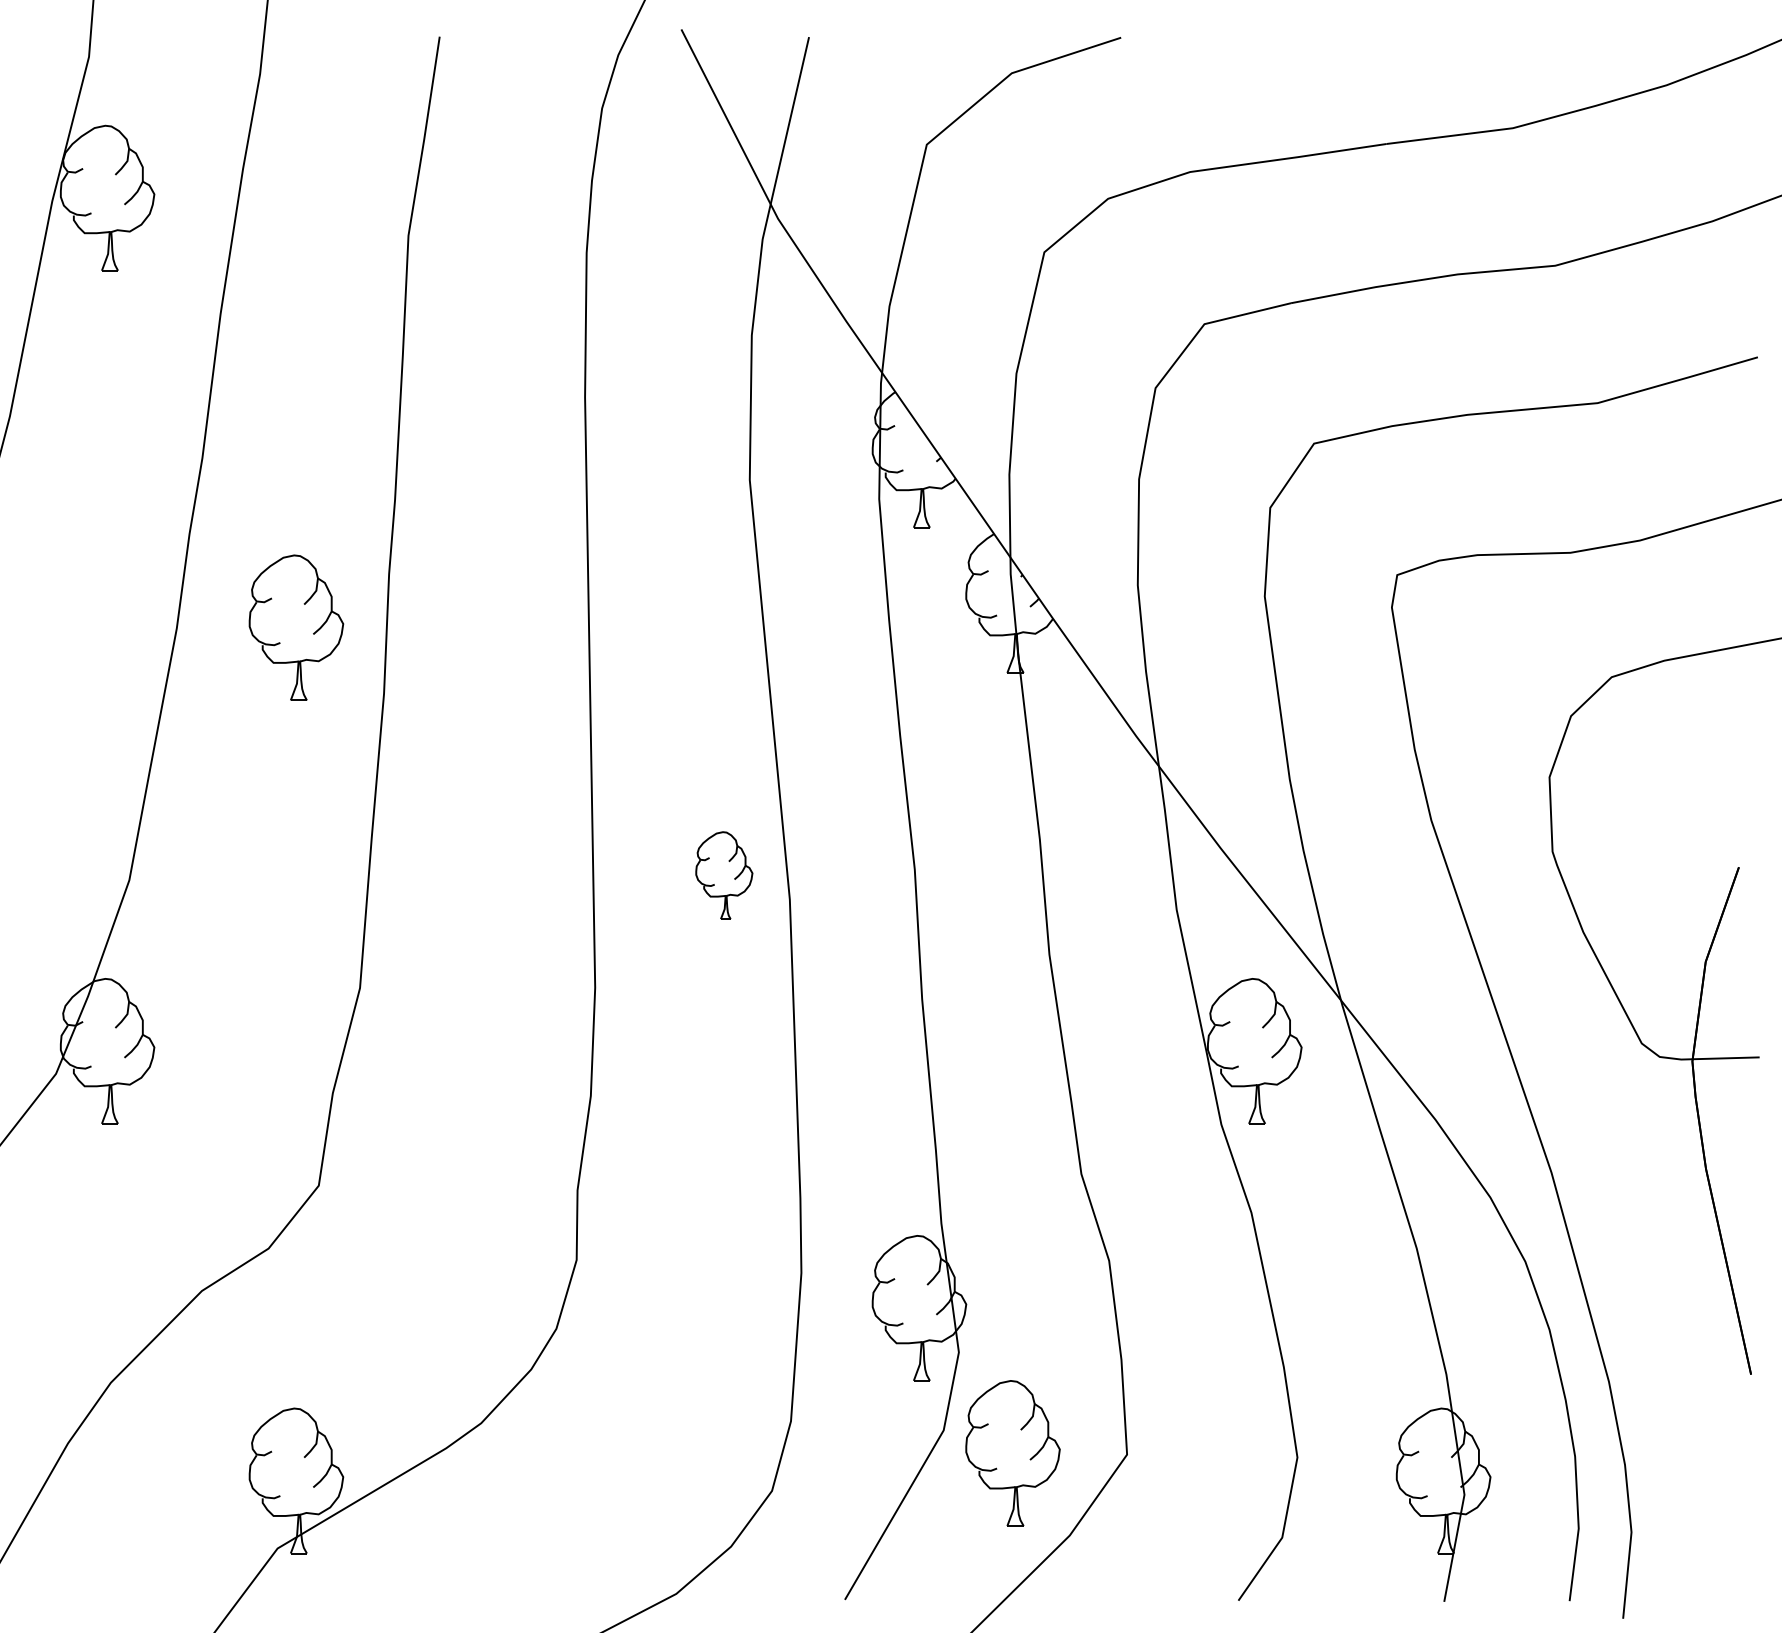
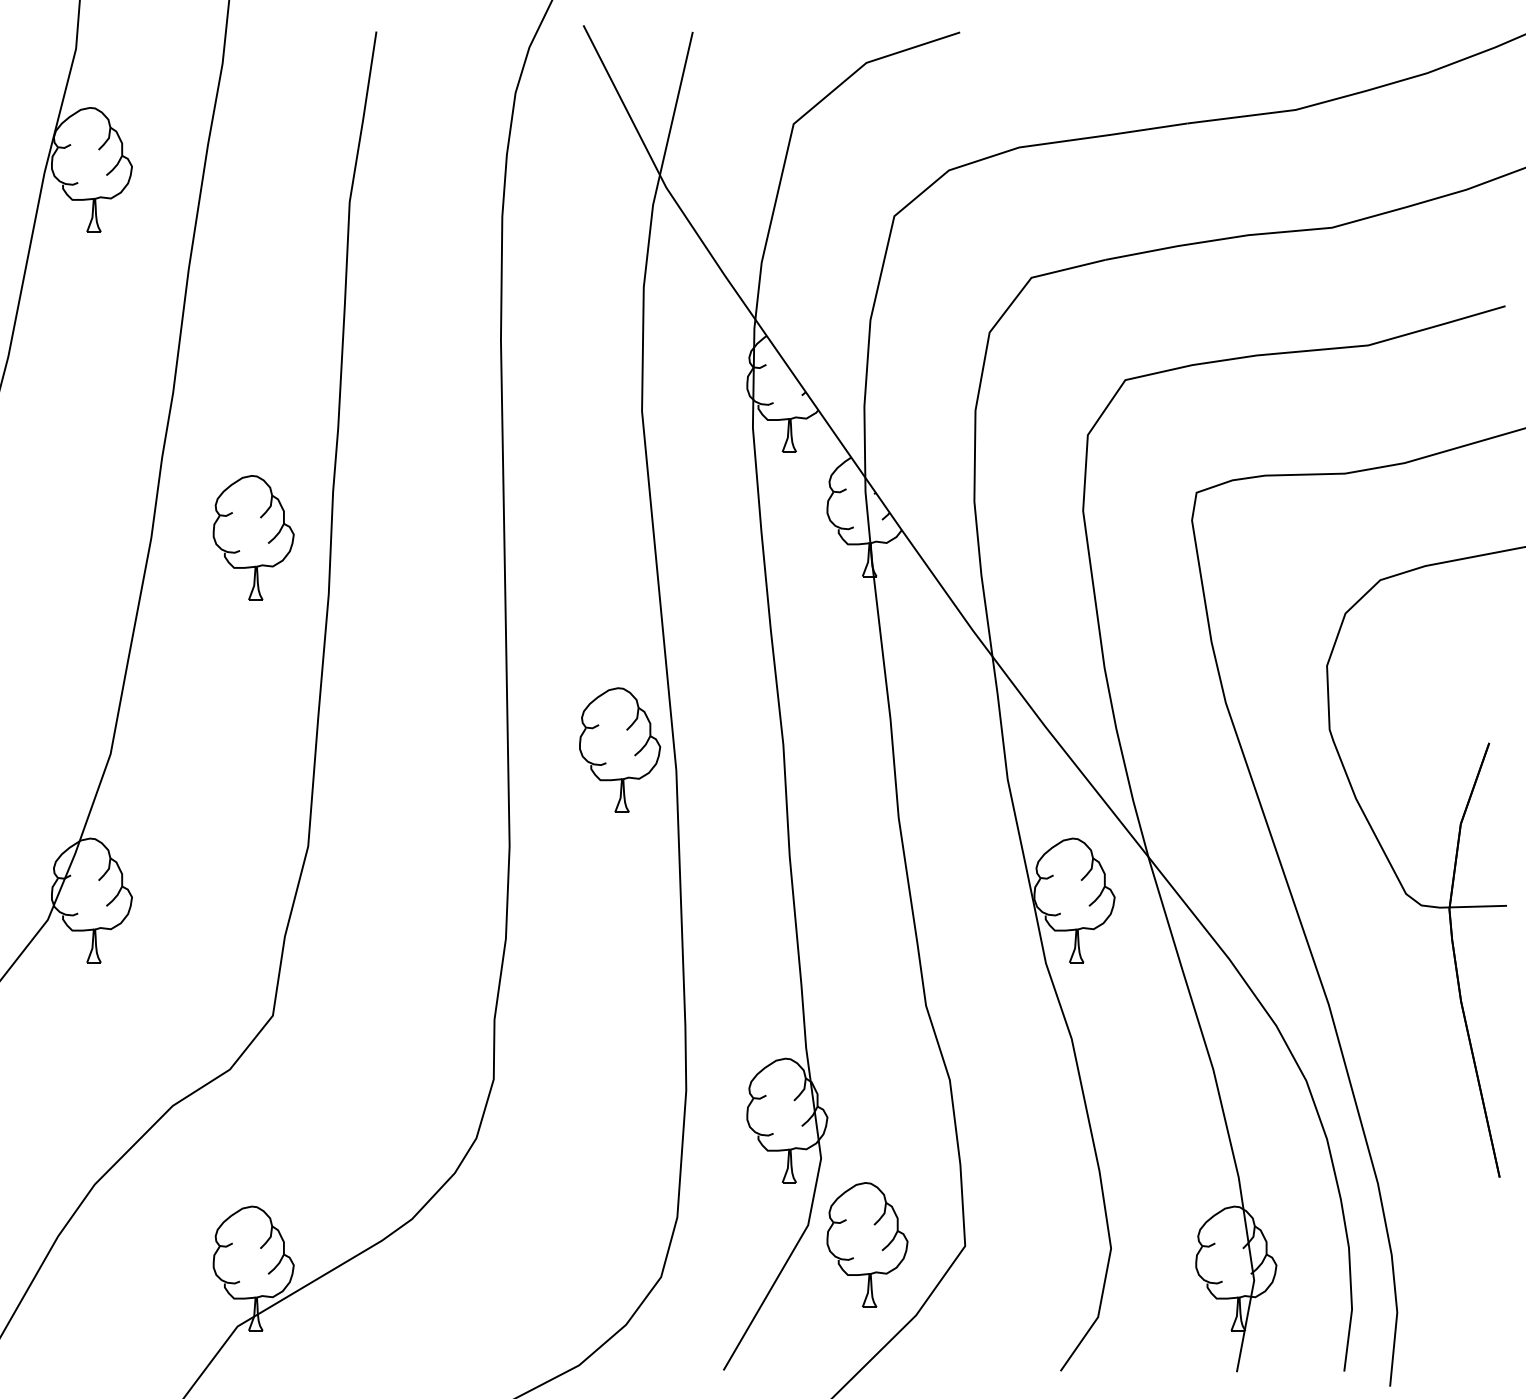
part: (724, 874) -> (620, 749), size x1.67

